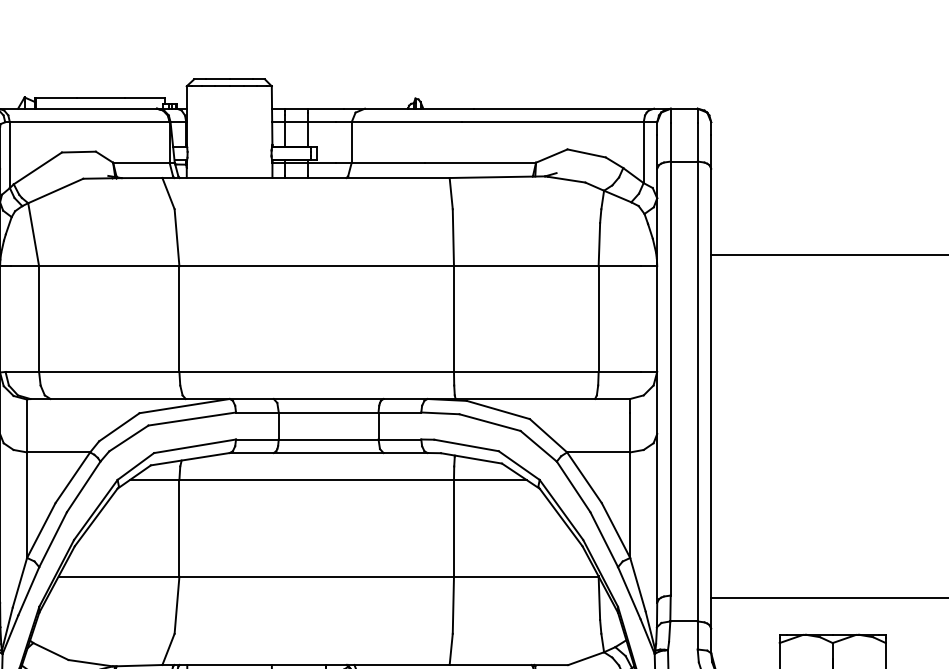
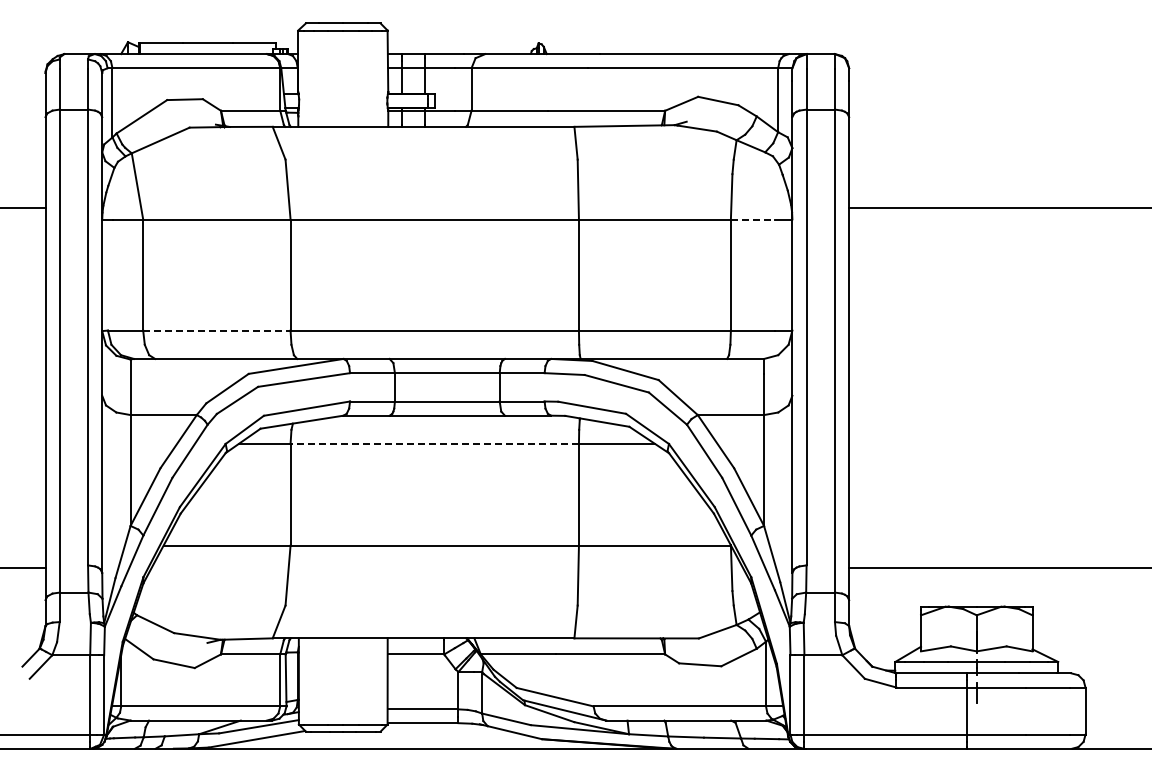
line: (620, 266) -> (753, 219), solid -> dashed
line: (108, 371) -> (216, 330), solid -> dashed
line: (316, 480) -> (434, 444), solid -> dashed

